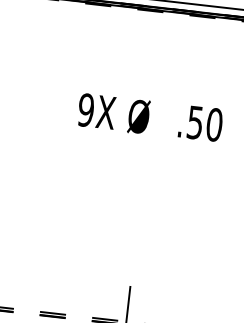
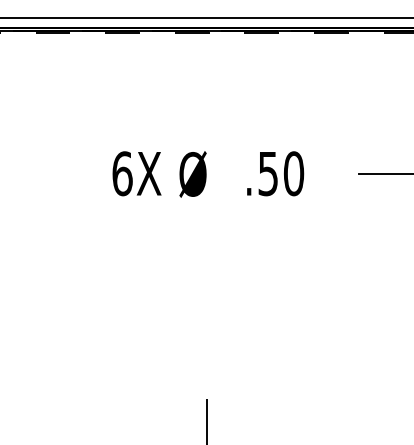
text: (86, 110) -> (122, 173), 9X -> 6X

